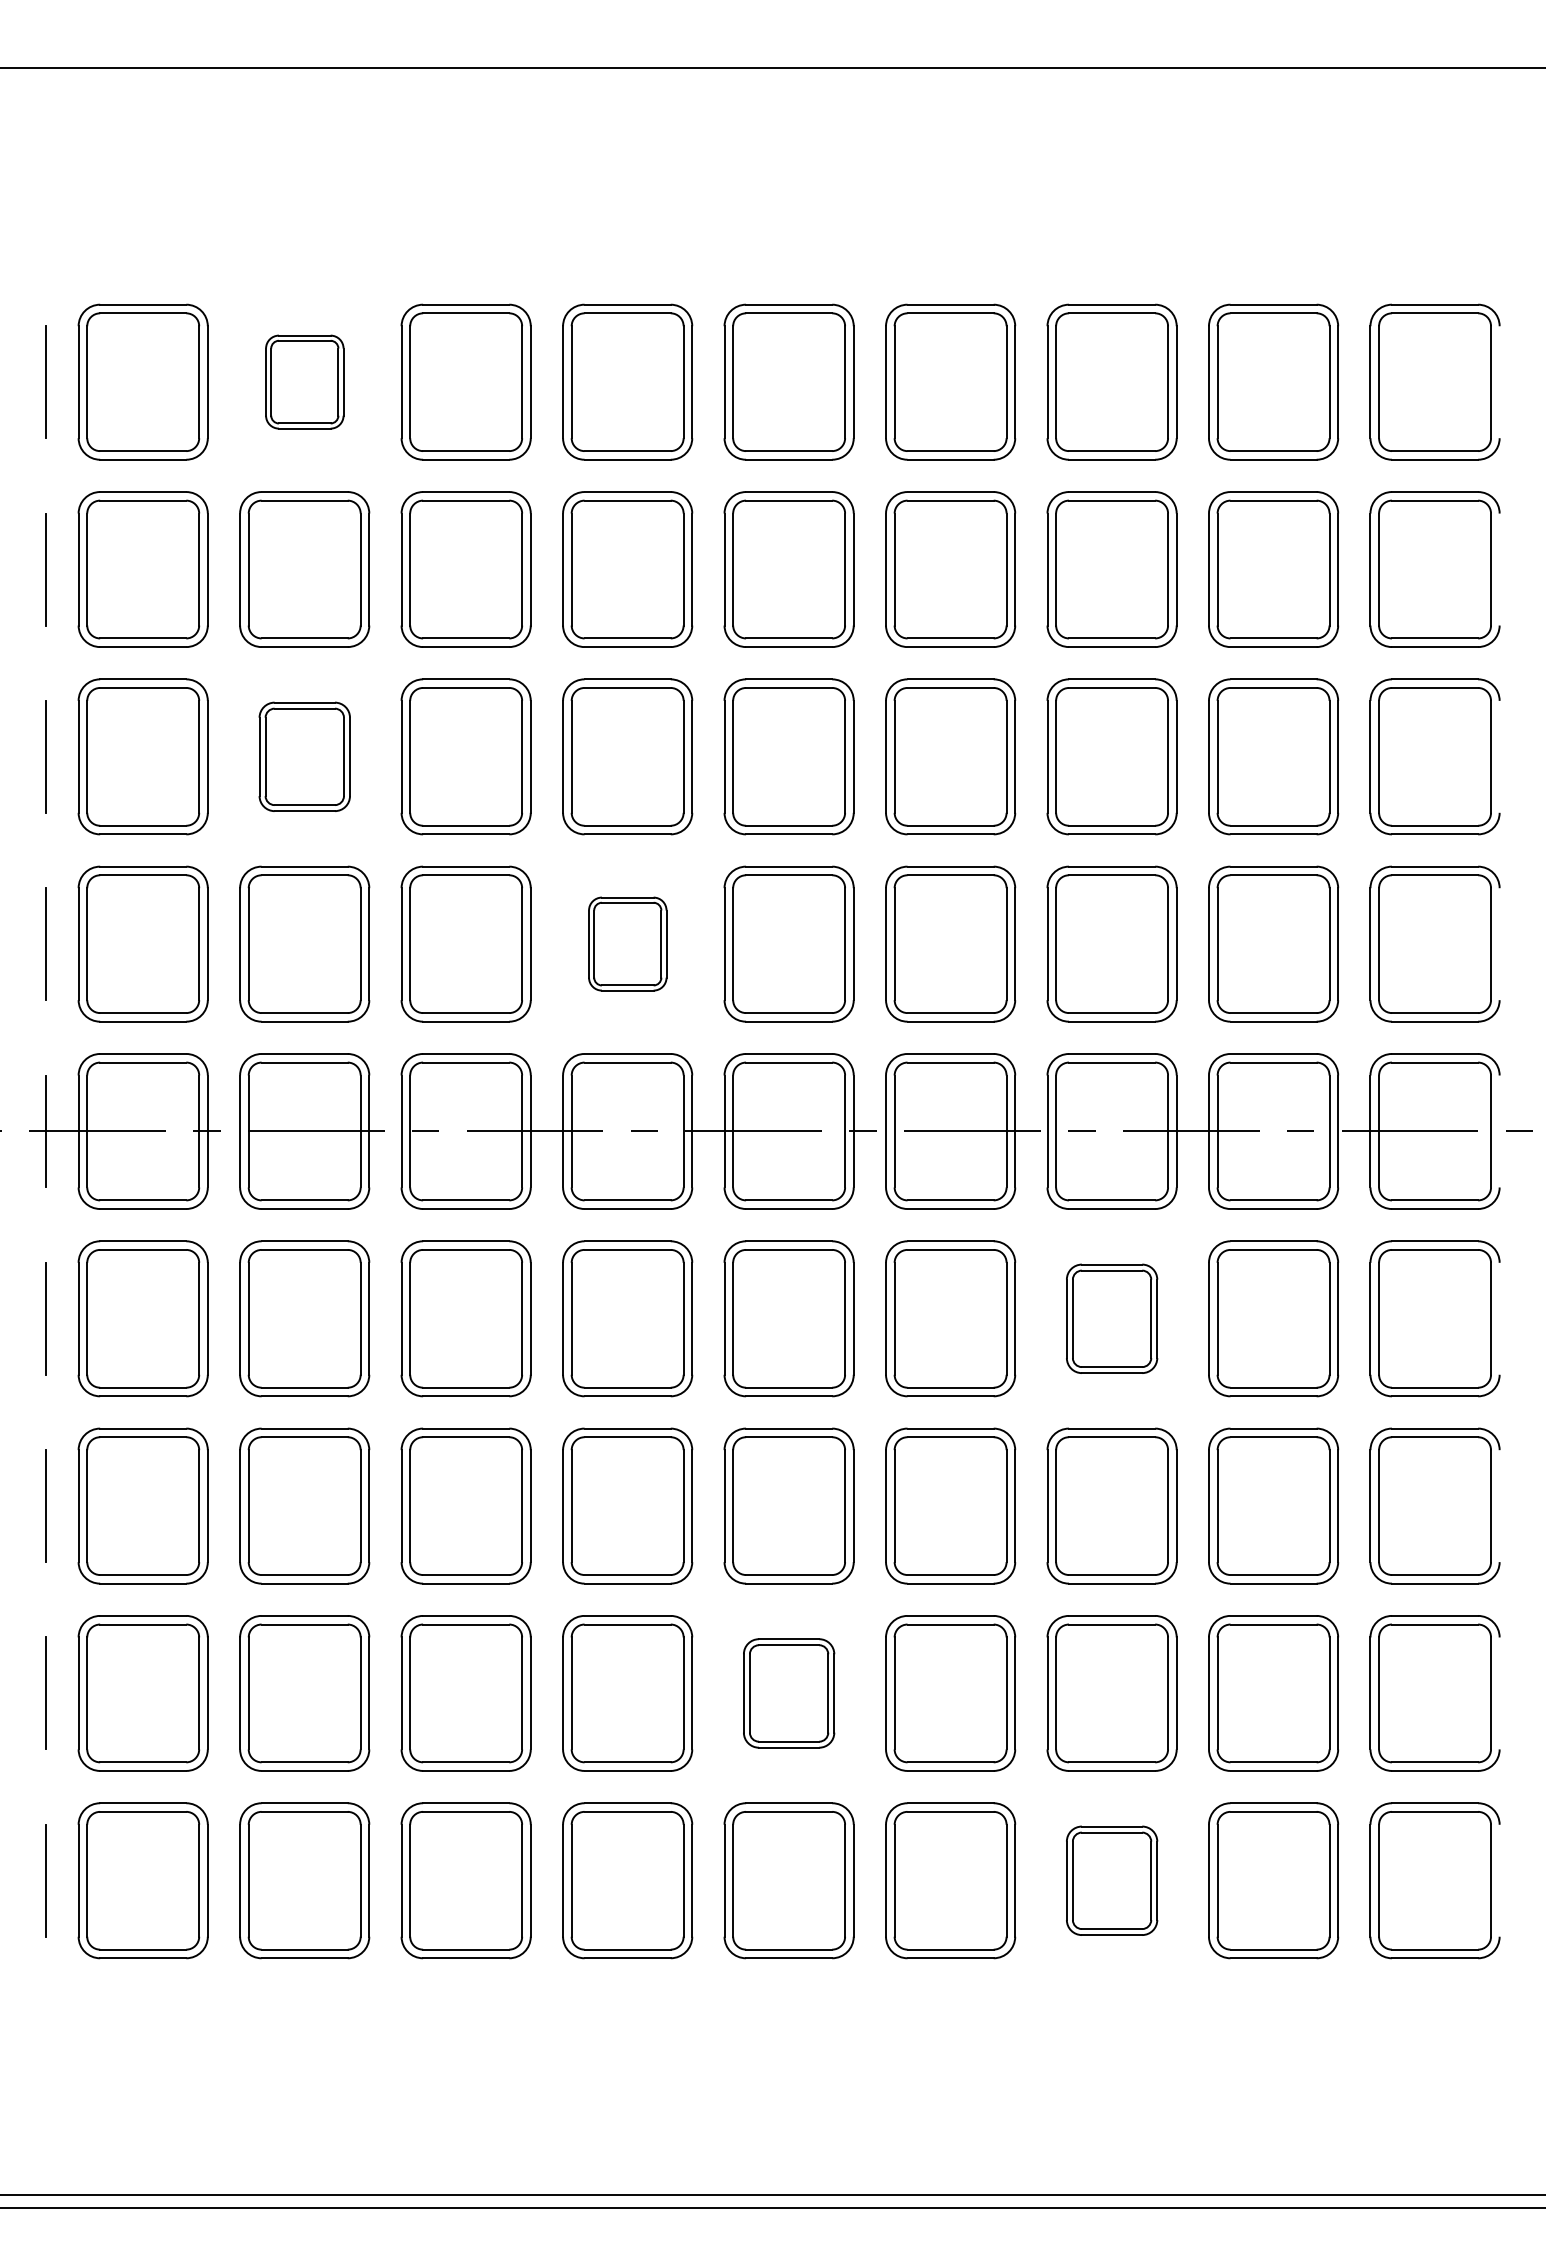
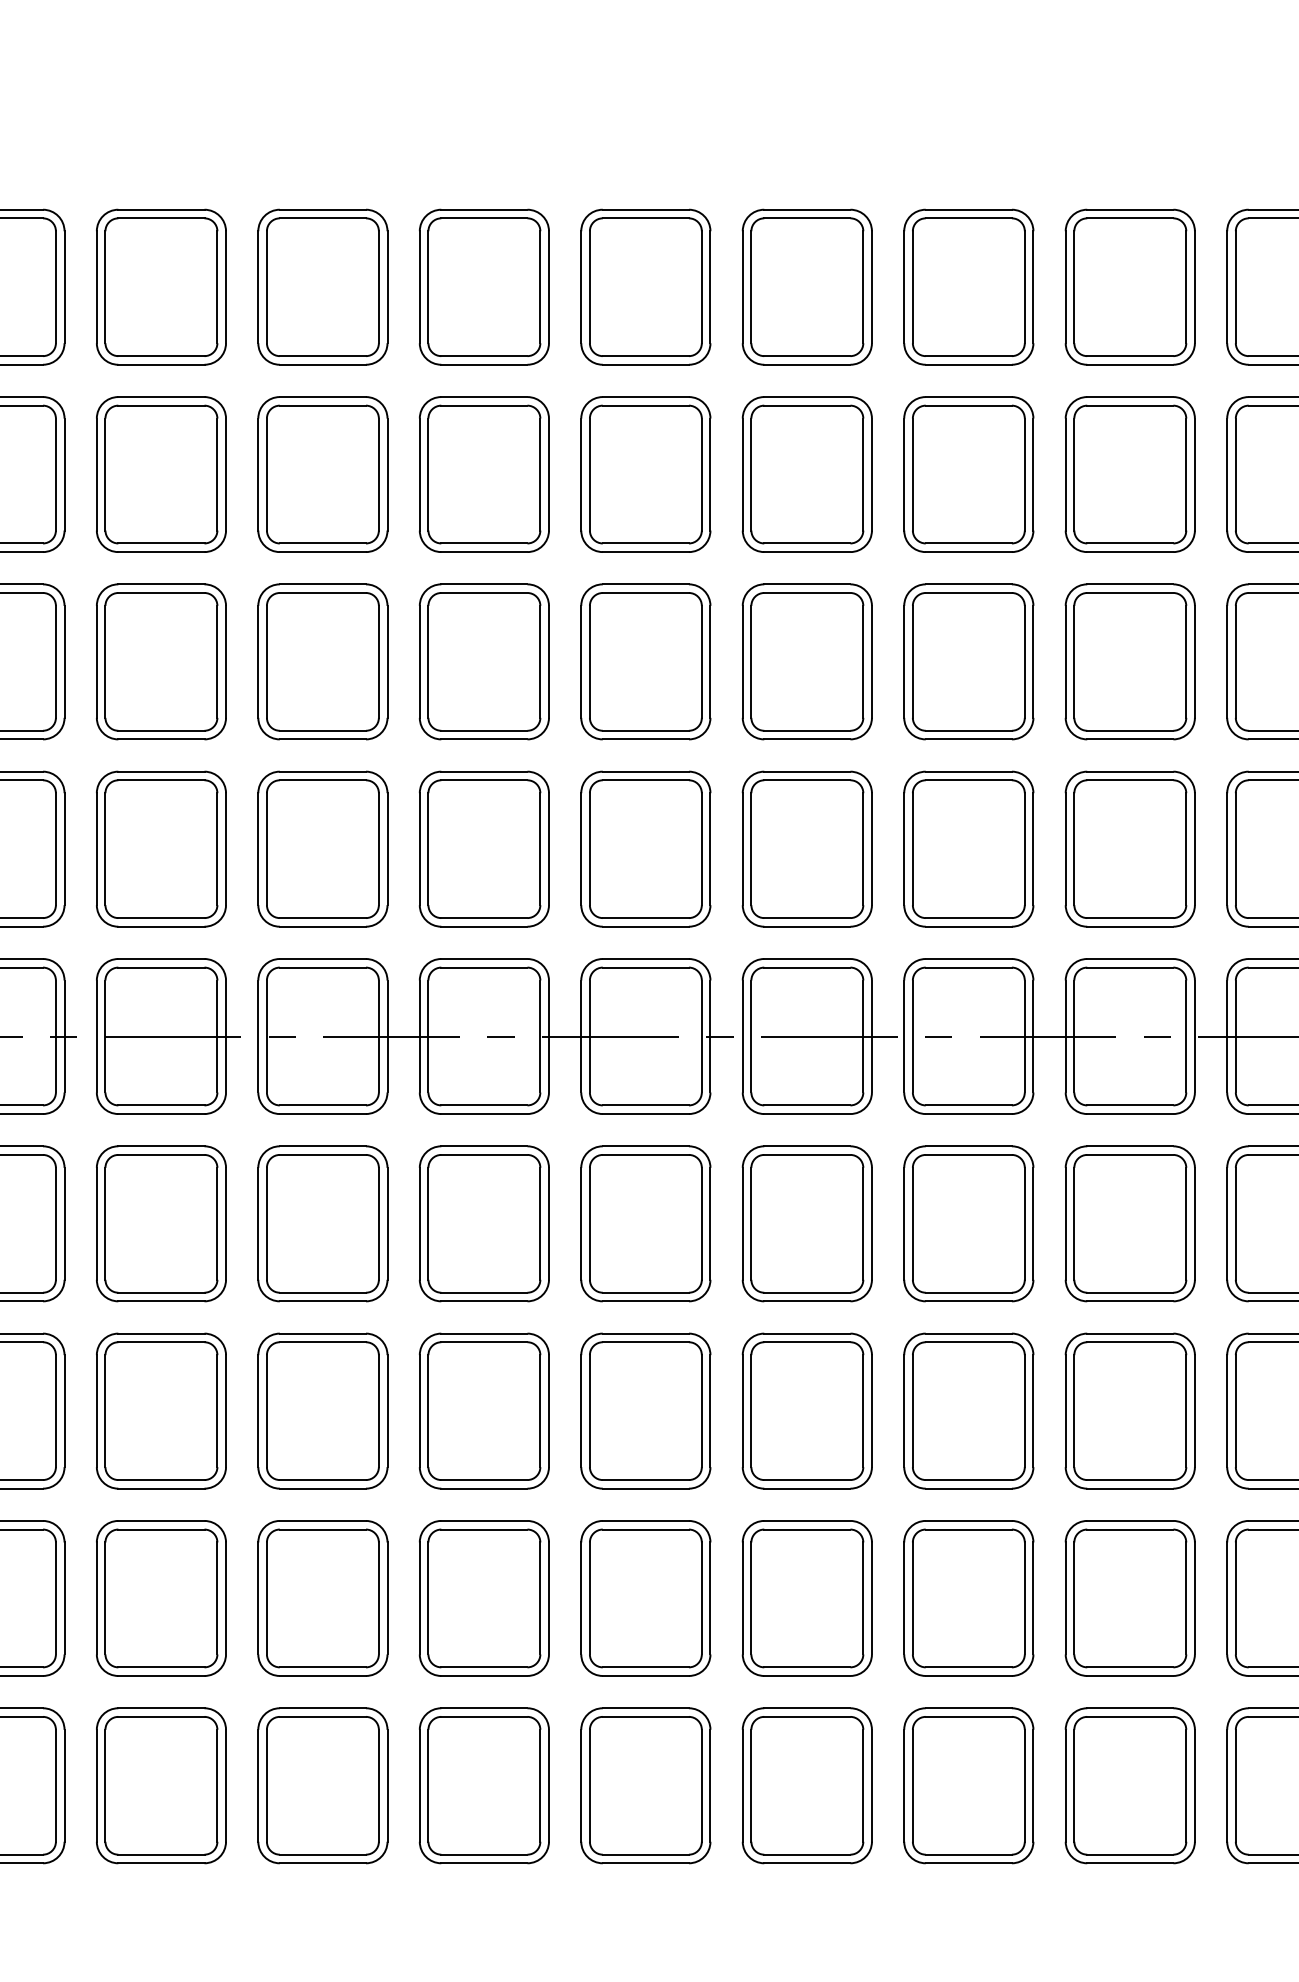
part: (304, 381) -> (161, 286), size x1.67
part: (304, 756) -> (161, 661), size x1.43
part: (627, 943) -> (484, 848), size x1.67
part: (1111, 1318) -> (968, 1223), size x1.43
part: (788, 1693) -> (645, 1598), size x1.43
part: (1111, 1880) -> (968, 1785), size x1.43

